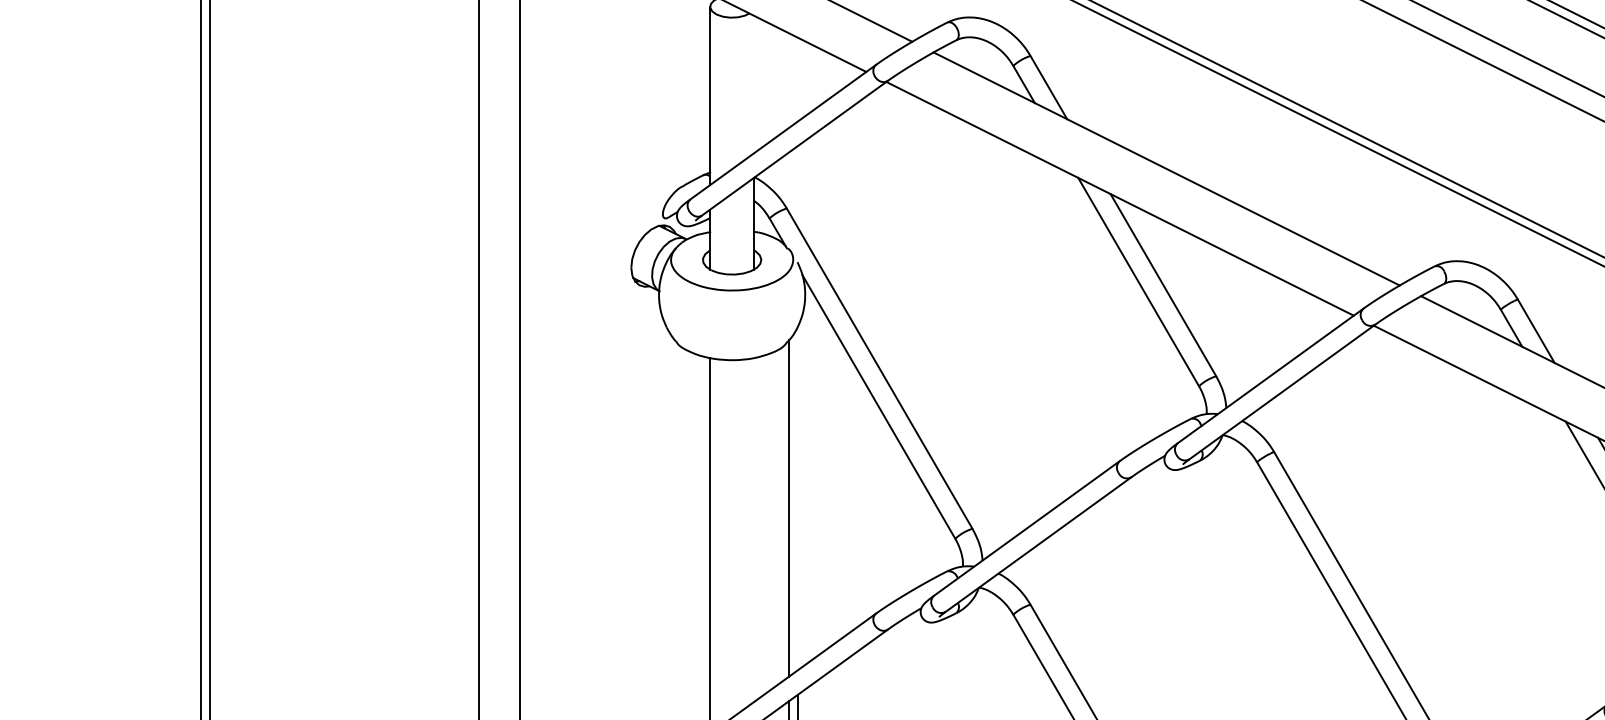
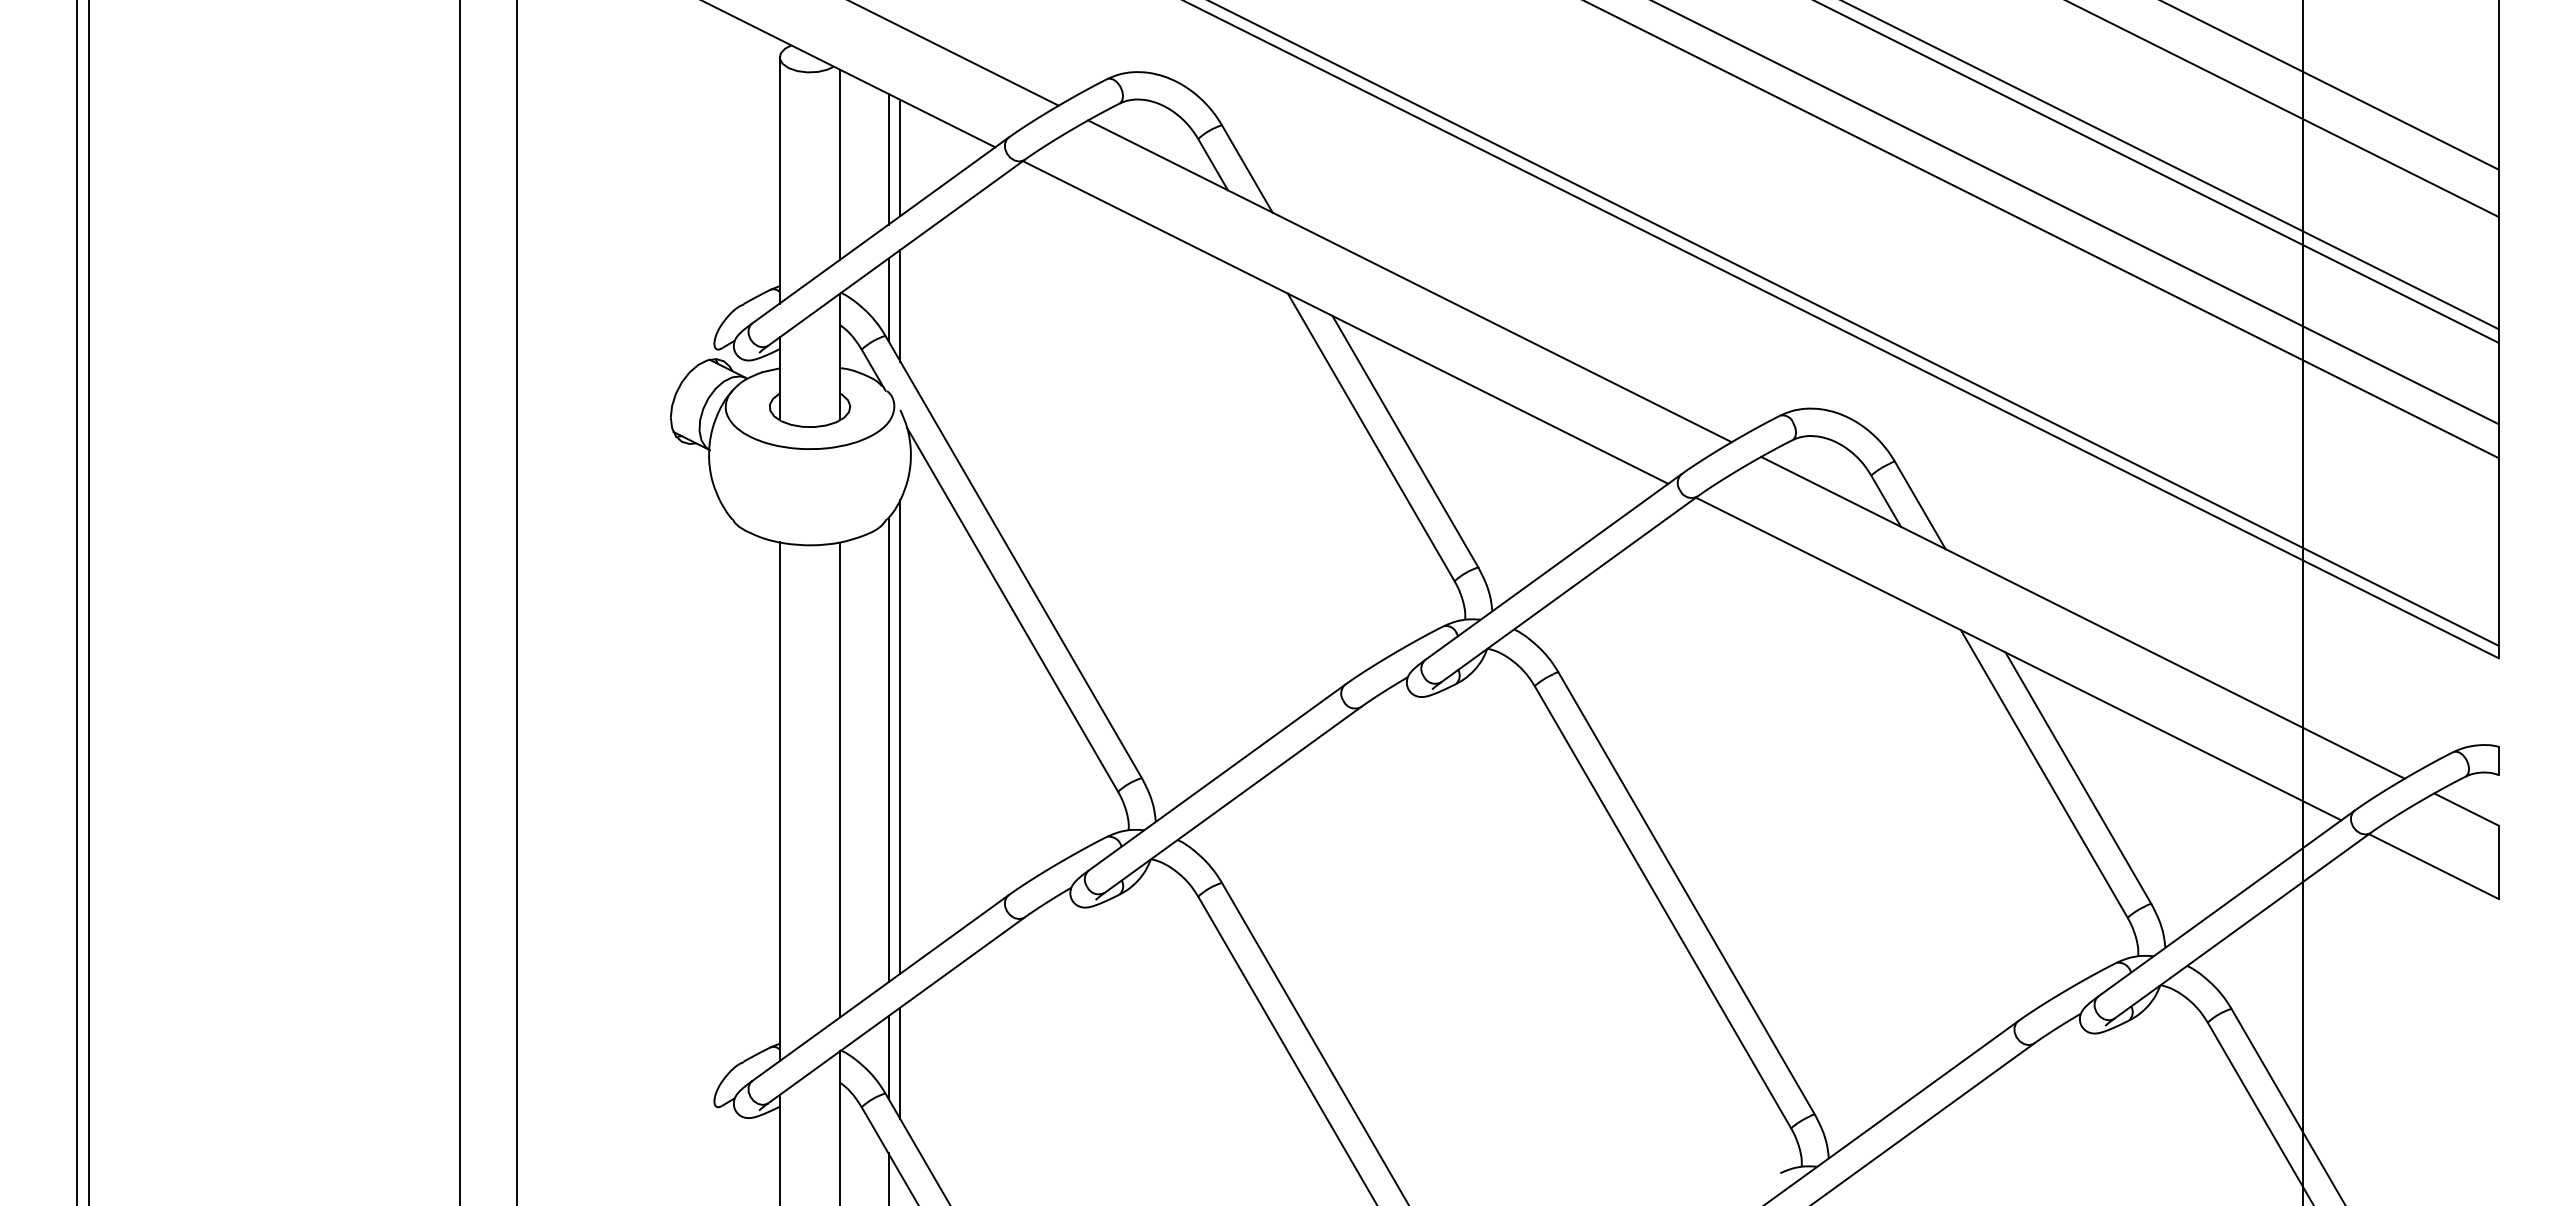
line: (797, 79) -> (900, 157), added
line: (788, 80) -> (888, 158), added
line: (754, 84) -> (840, 164), added
line: (788, 182) -> (888, 299), added
line: (797, 186) -> (900, 305), added
line: (797, 498) -> (900, 736), added
line: (754, 529) -> (840, 779), added

